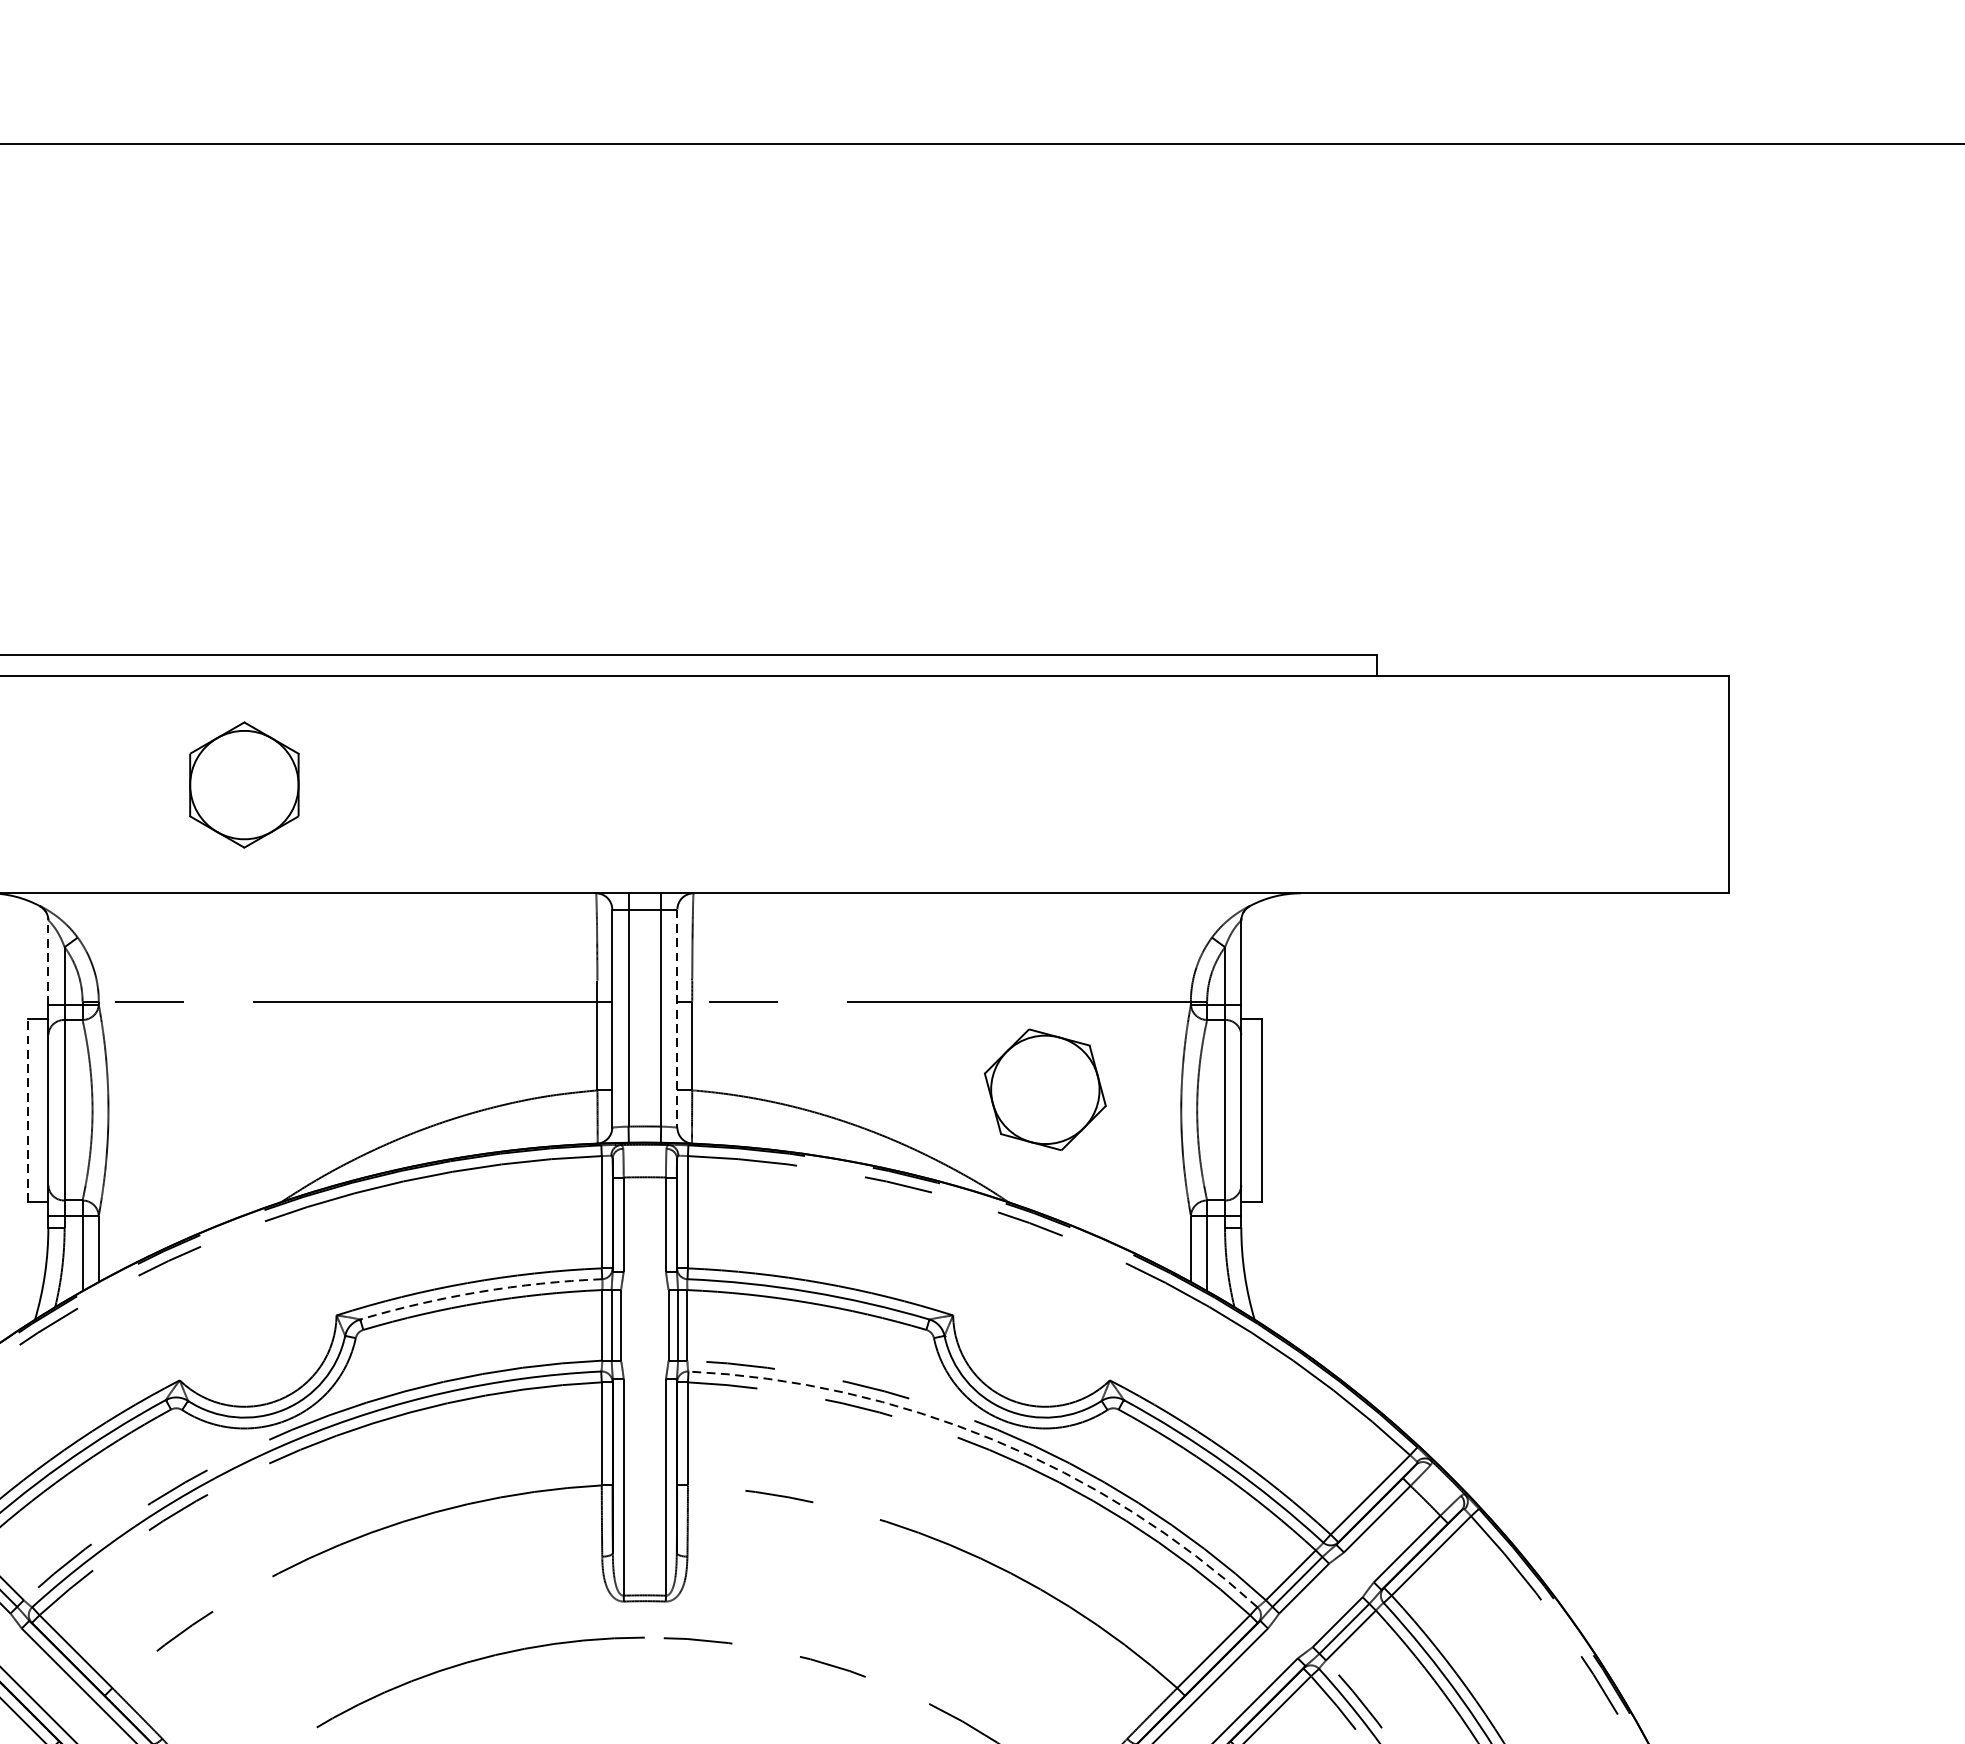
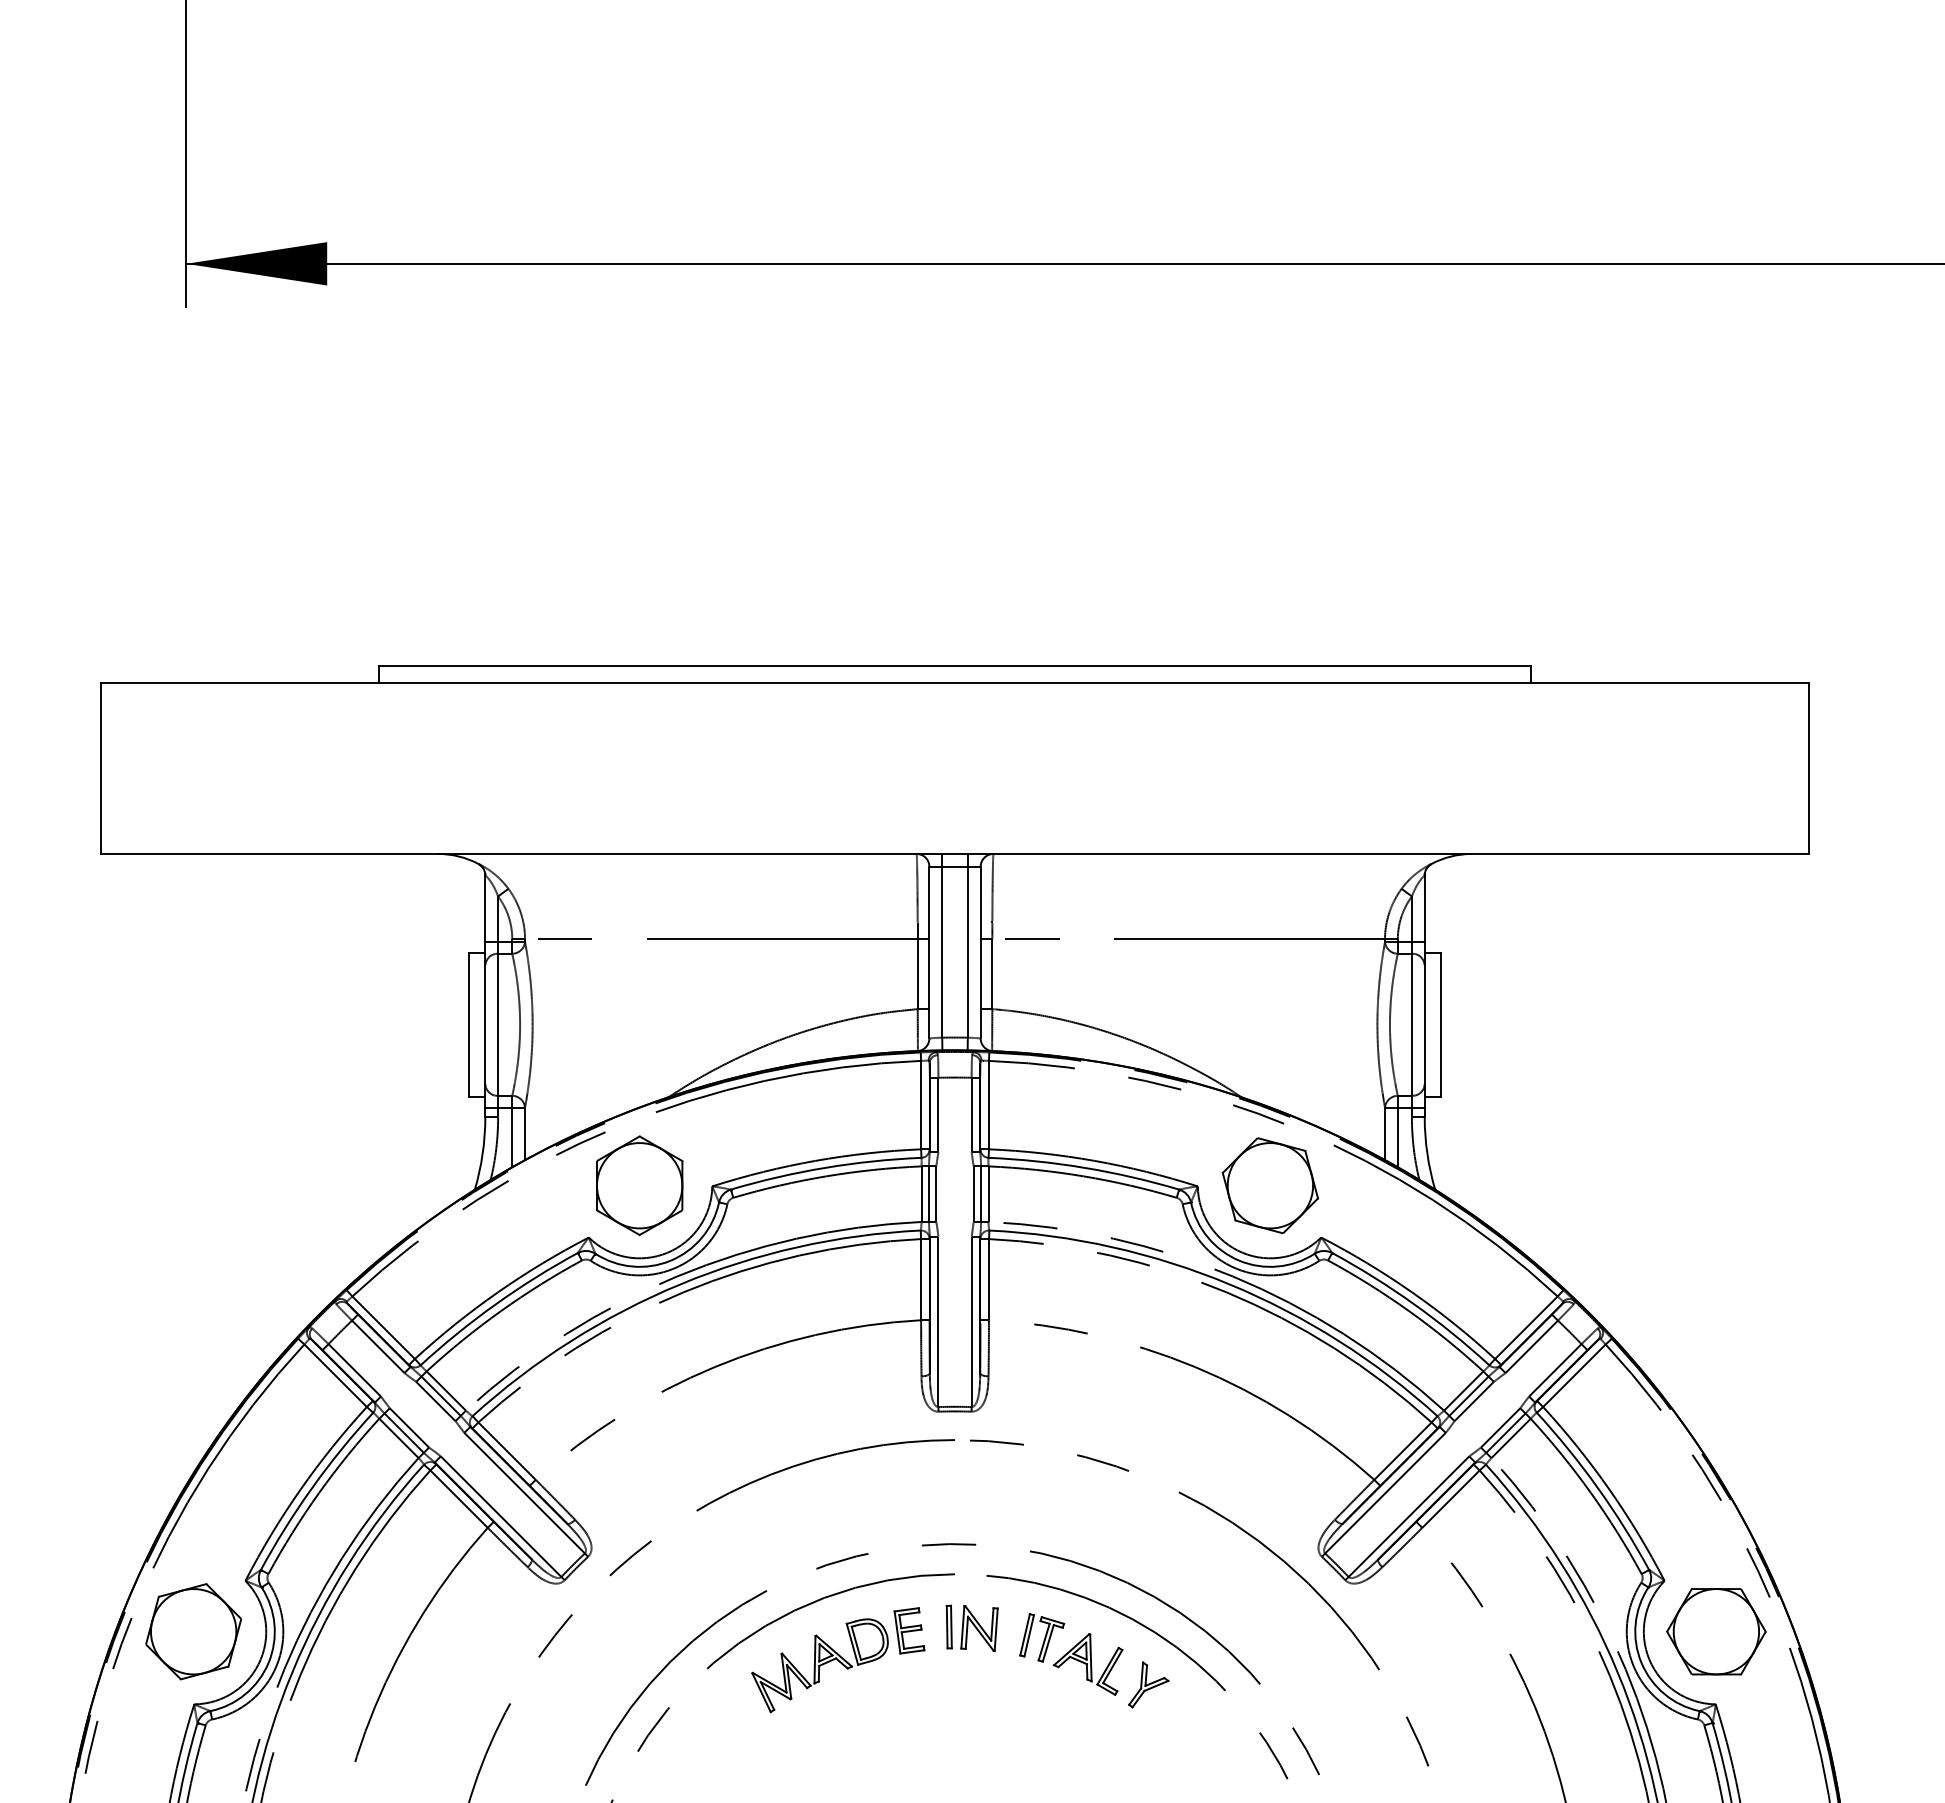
part: (244, 784) -> (639, 1185), moved
line: (48, 962) -> (485, 908), dashed -> solid
line: (677, 1018) -> (980, 952), dashed -> solid
part: (1044, 1089) -> (1269, 1185), moved
line: (28, 1109) -> (469, 1024), dashed -> solid
arc: (480, 1291) -> (825, 1167), dashed -> solid
arc: (993, 1440) -> (1229, 1284), dashed -> solid

